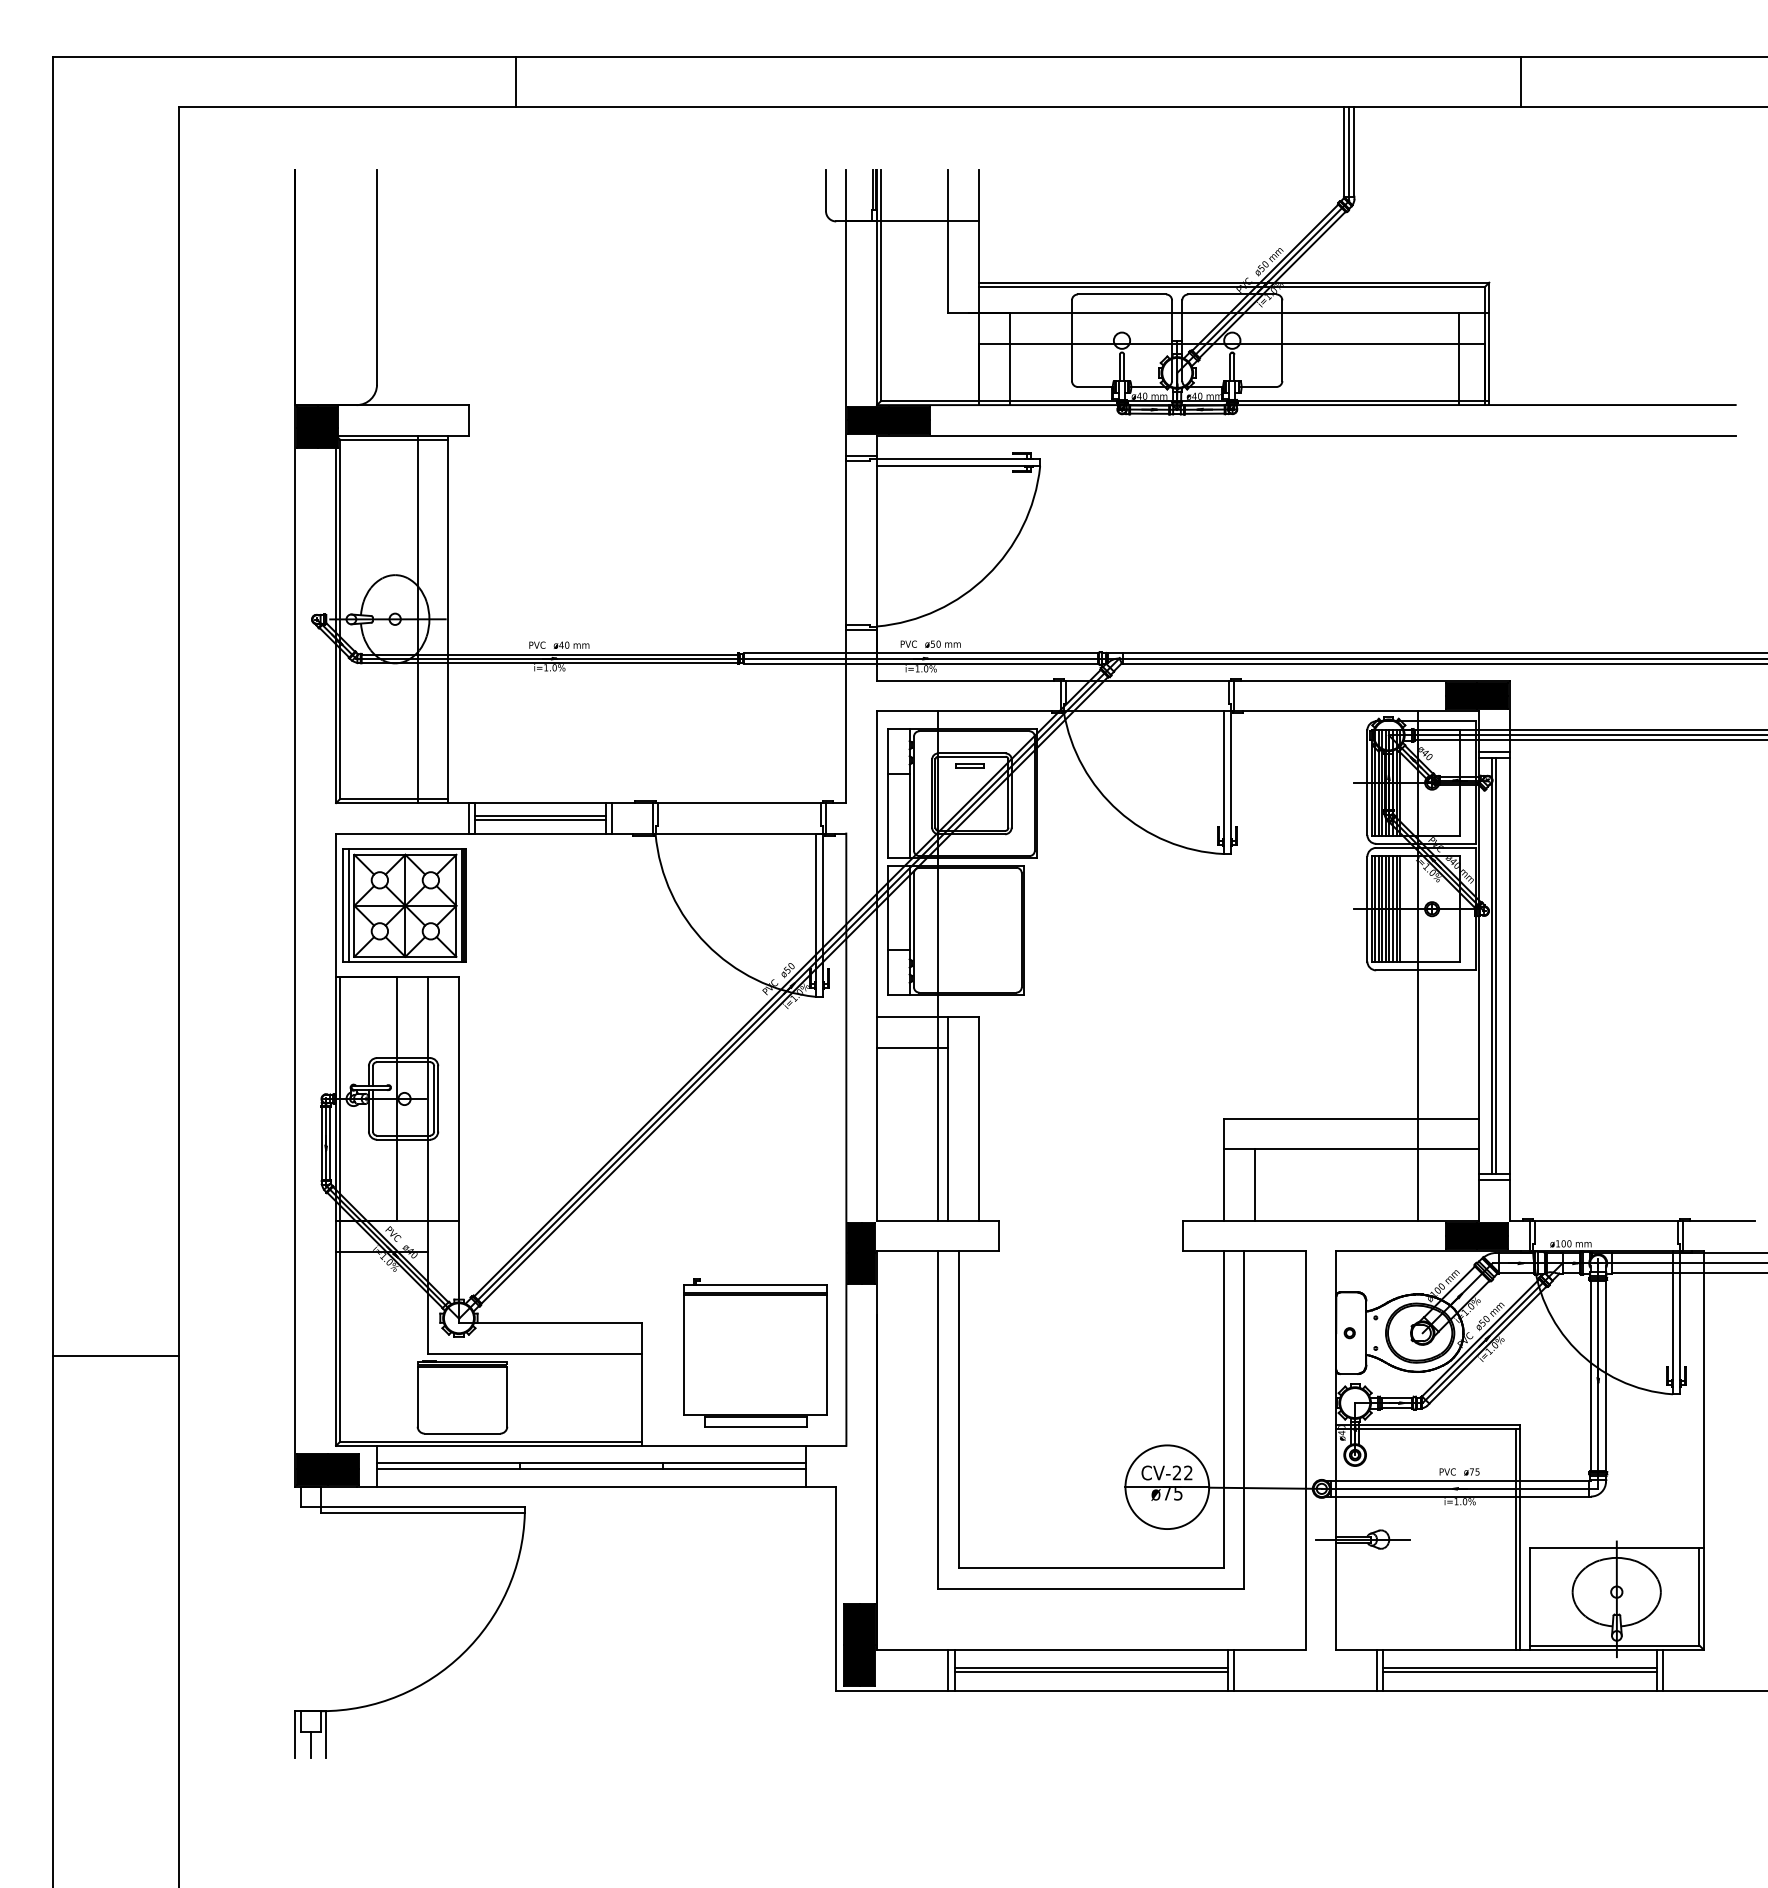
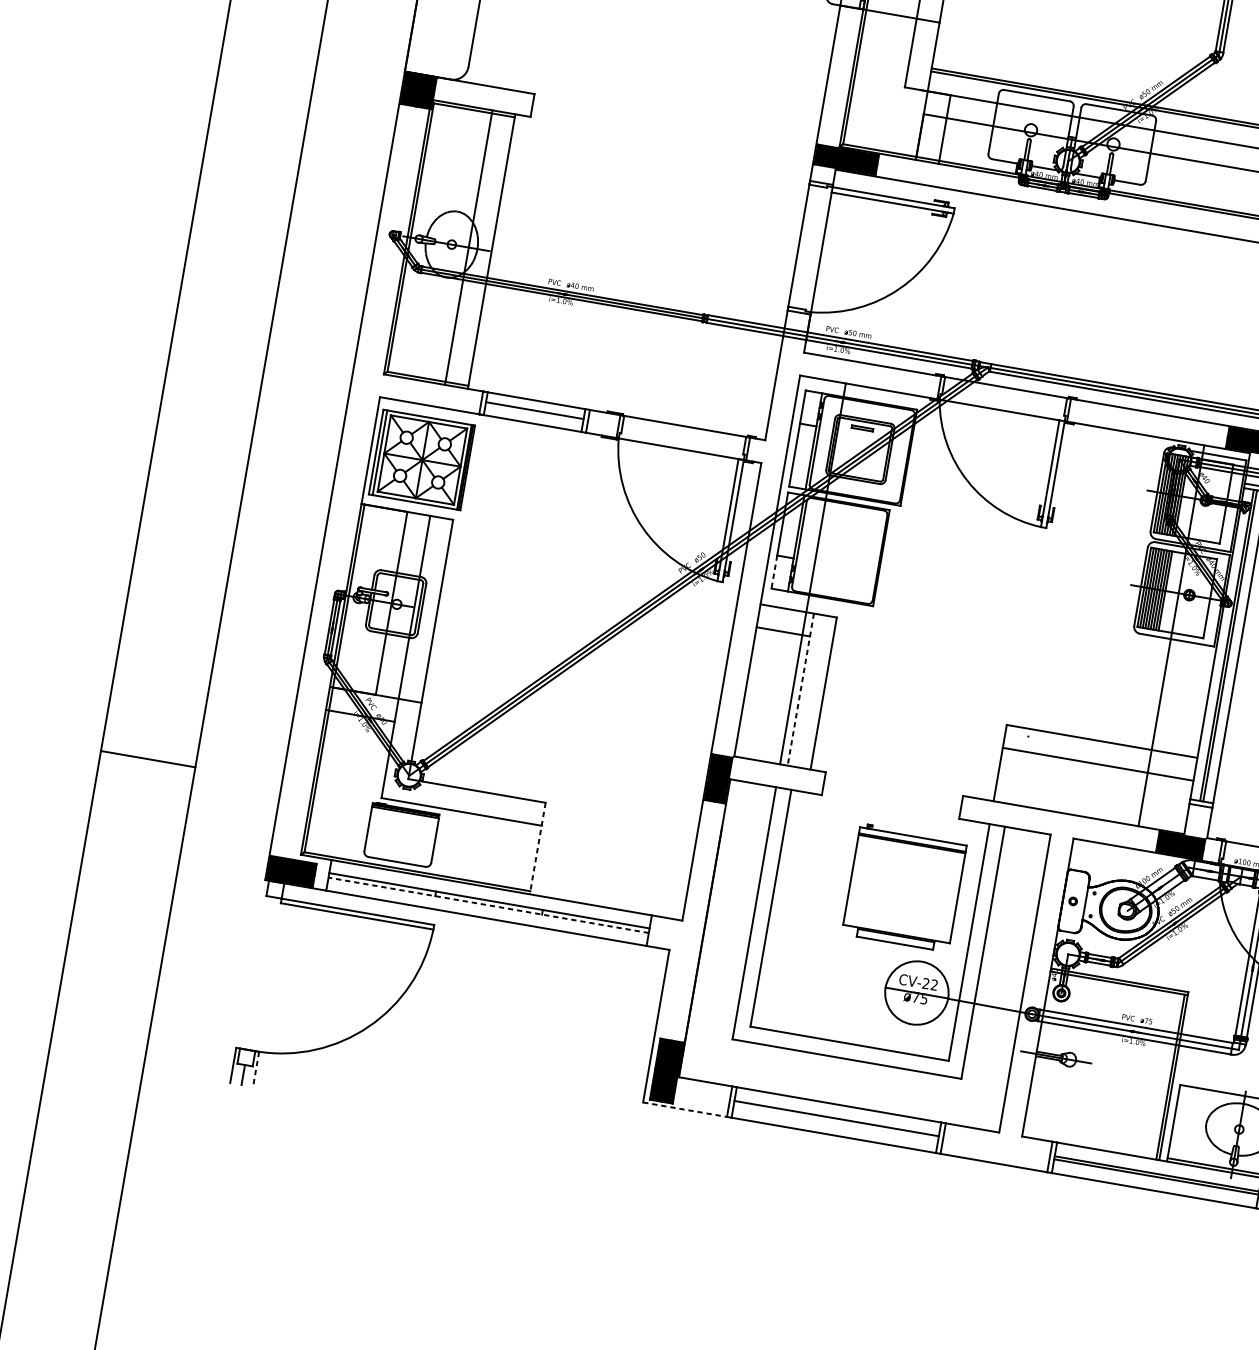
line: (539, 820) -> (533, 413), removed
line: (887, 972) -> (774, 572), solid -> dashed
line: (948, 1119) -> (800, 689), solid -> dashed
line: (1254, 1184) -> (1021, 778), removed
part: (755, 1352) -> (904, 887), moved
line: (642, 1385) -> (537, 849), solid -> dashed
line: (590, 1469) -> (488, 905), solid -> dashed
line: (1091, 1672) -> (836, 1121), removed
line: (892, 1690) -> (685, 1109), solid -> dashed
line: (326, 1734) -> (256, 1069), solid -> dashed

